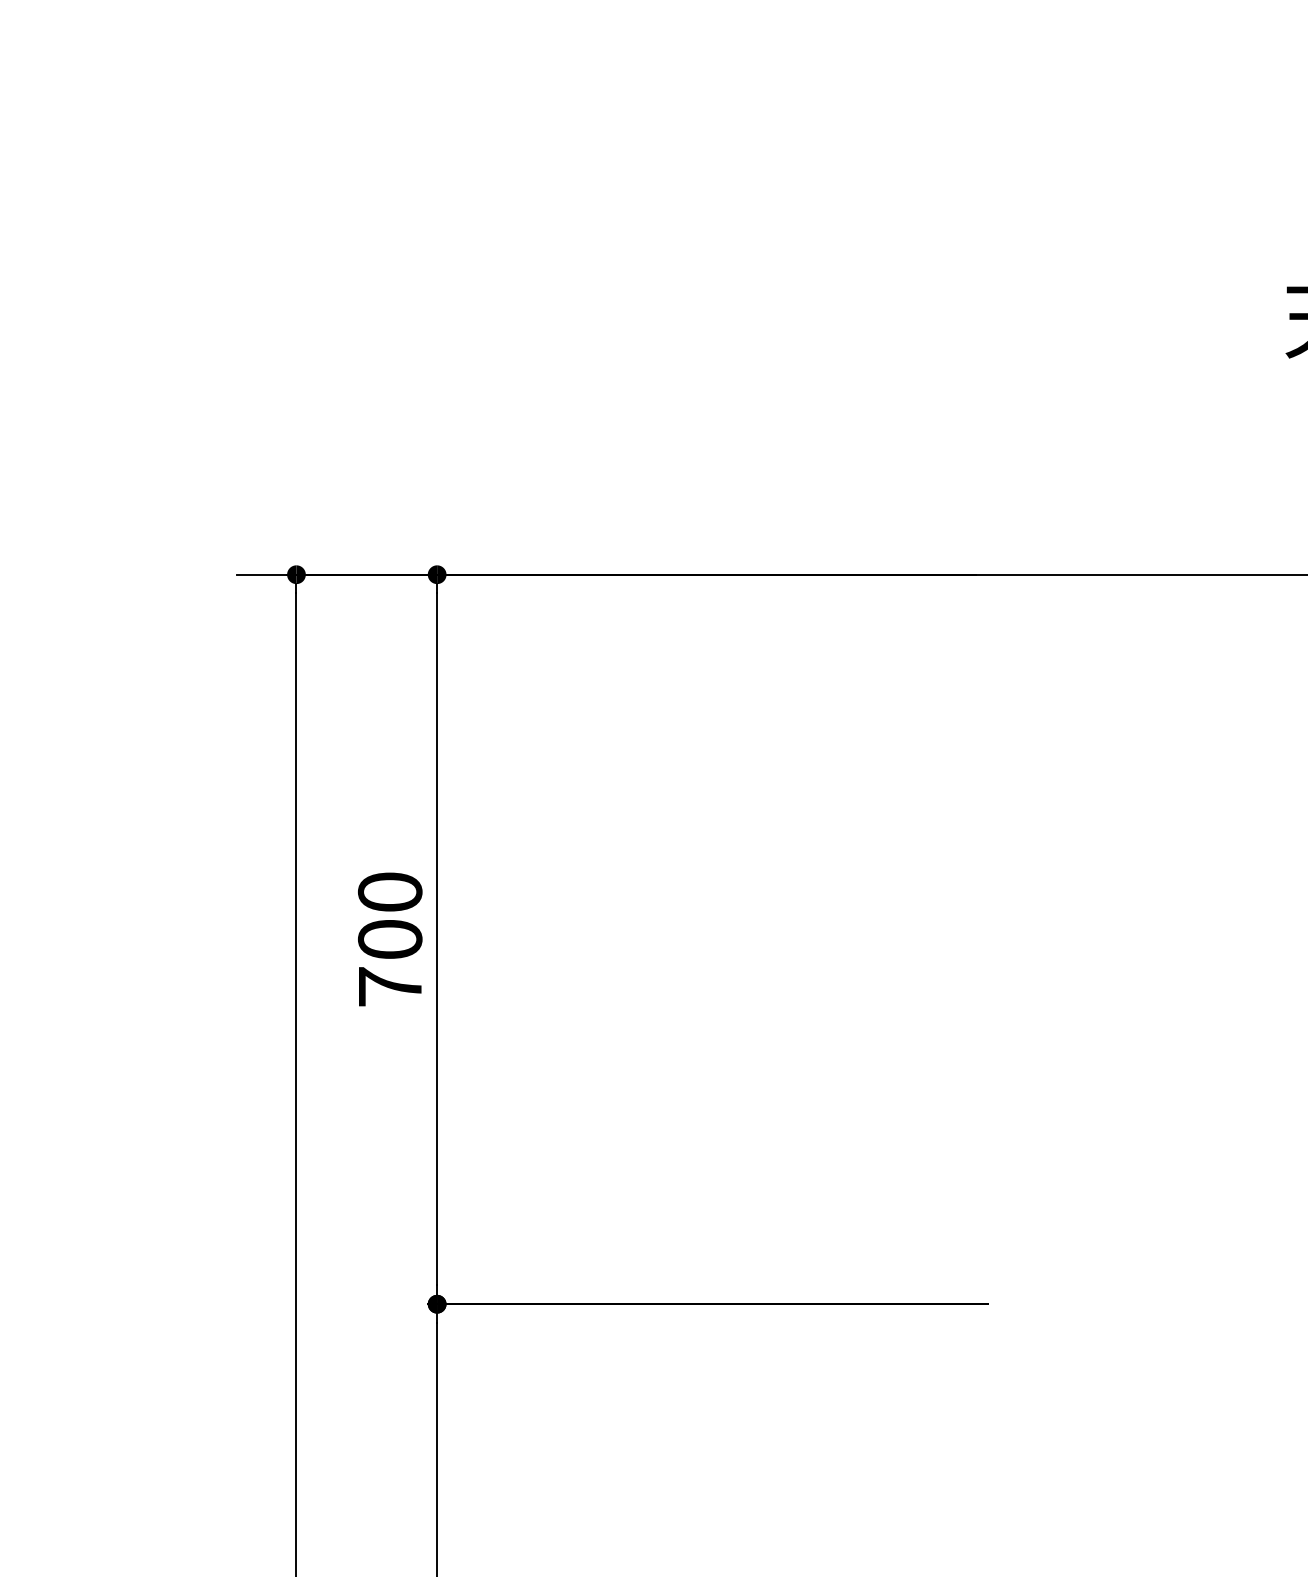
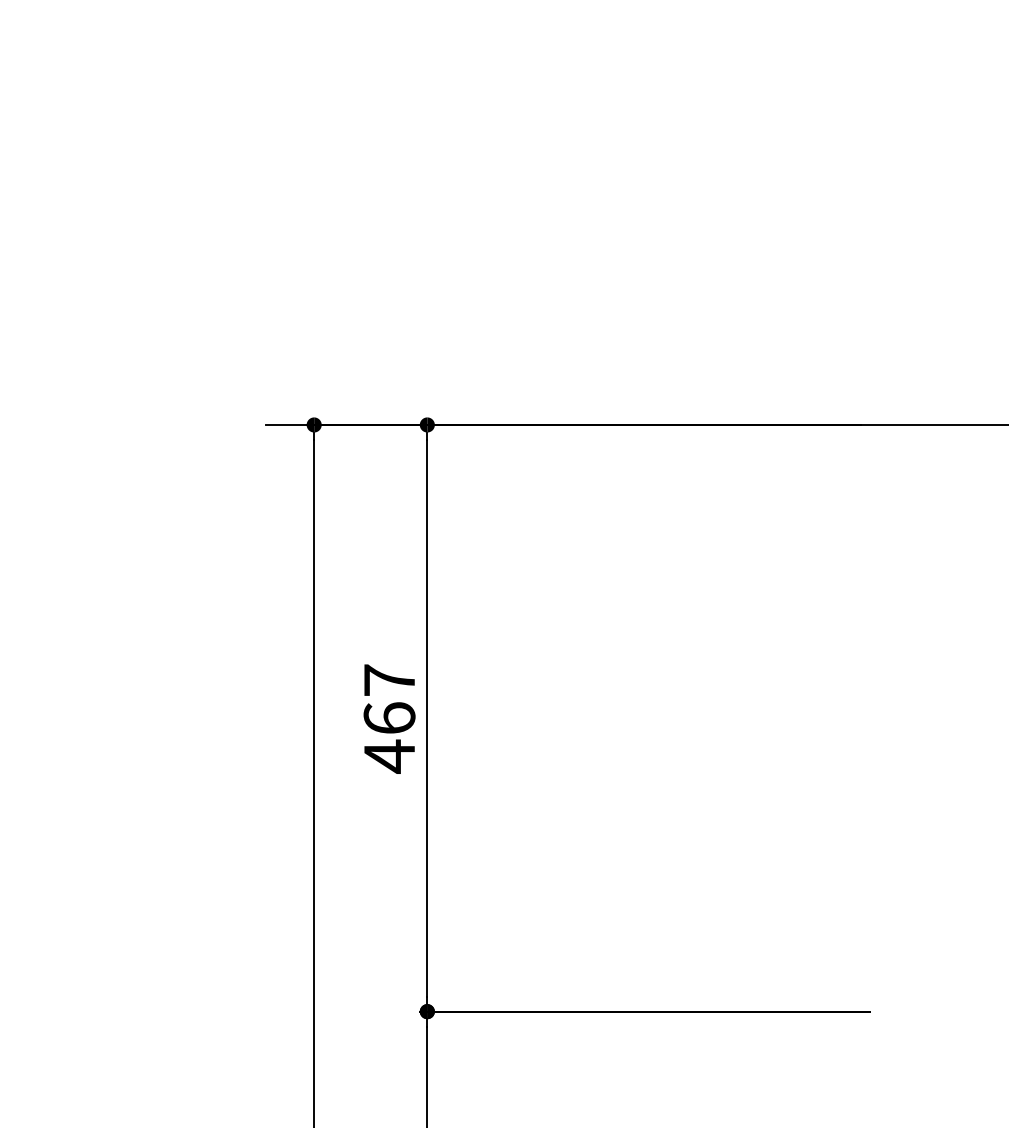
text: (390, 940) -> (389, 719), 700 -> 467

